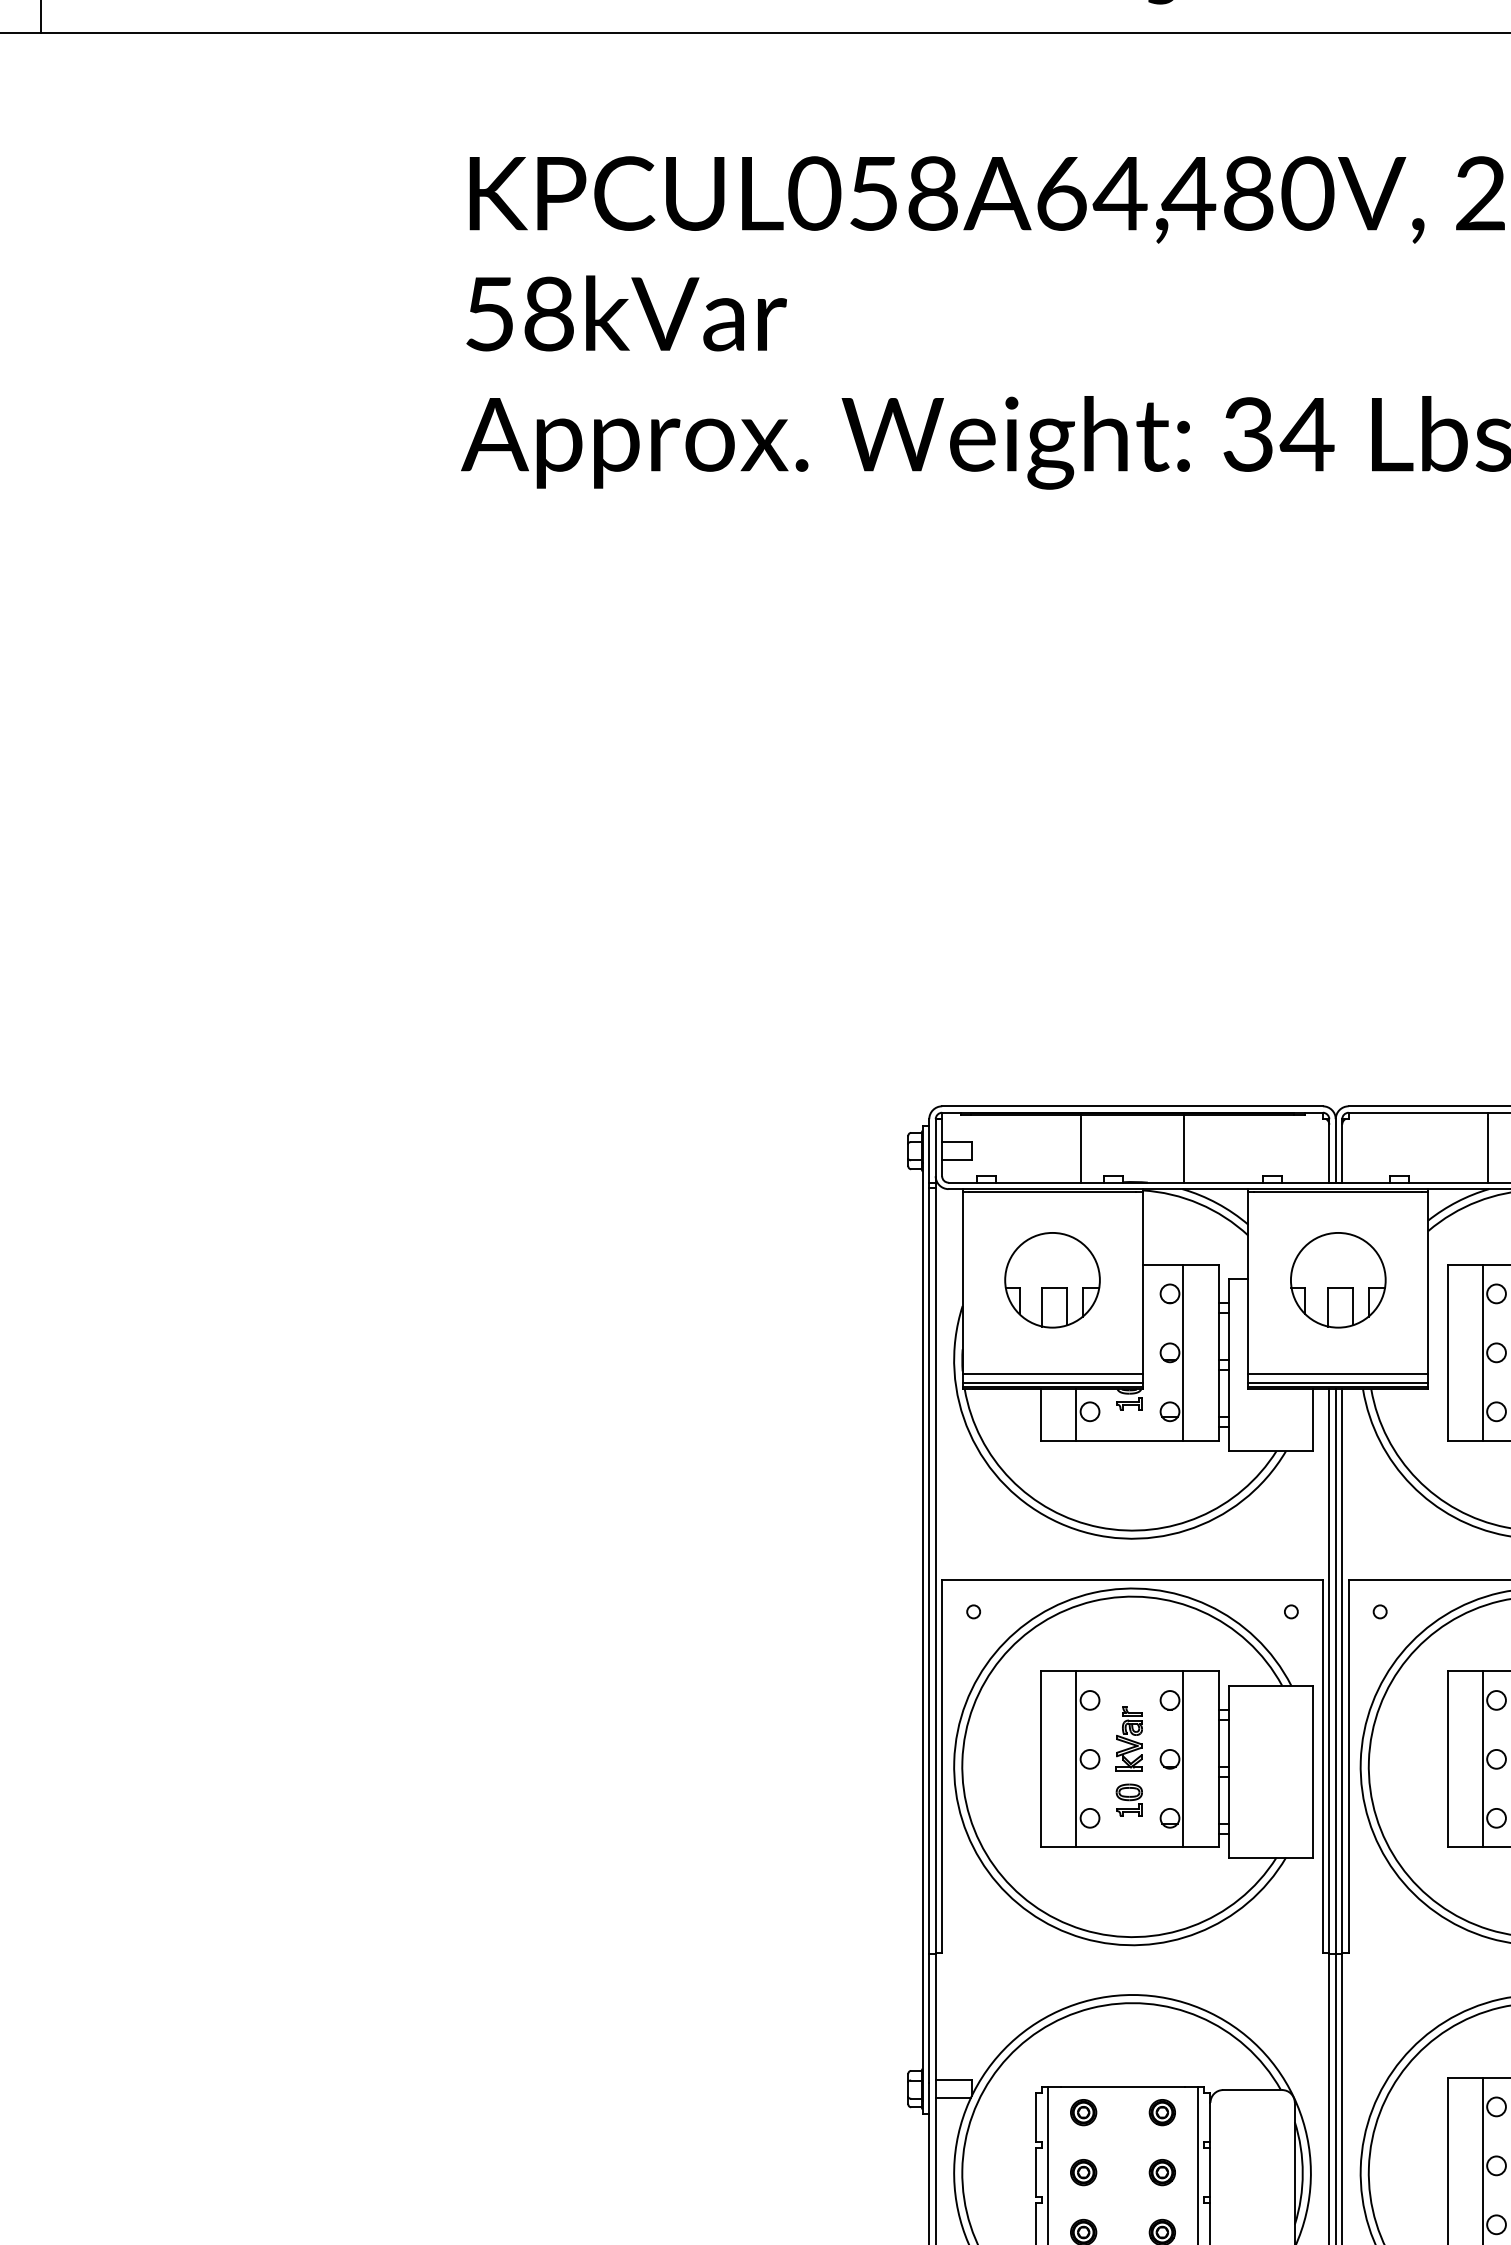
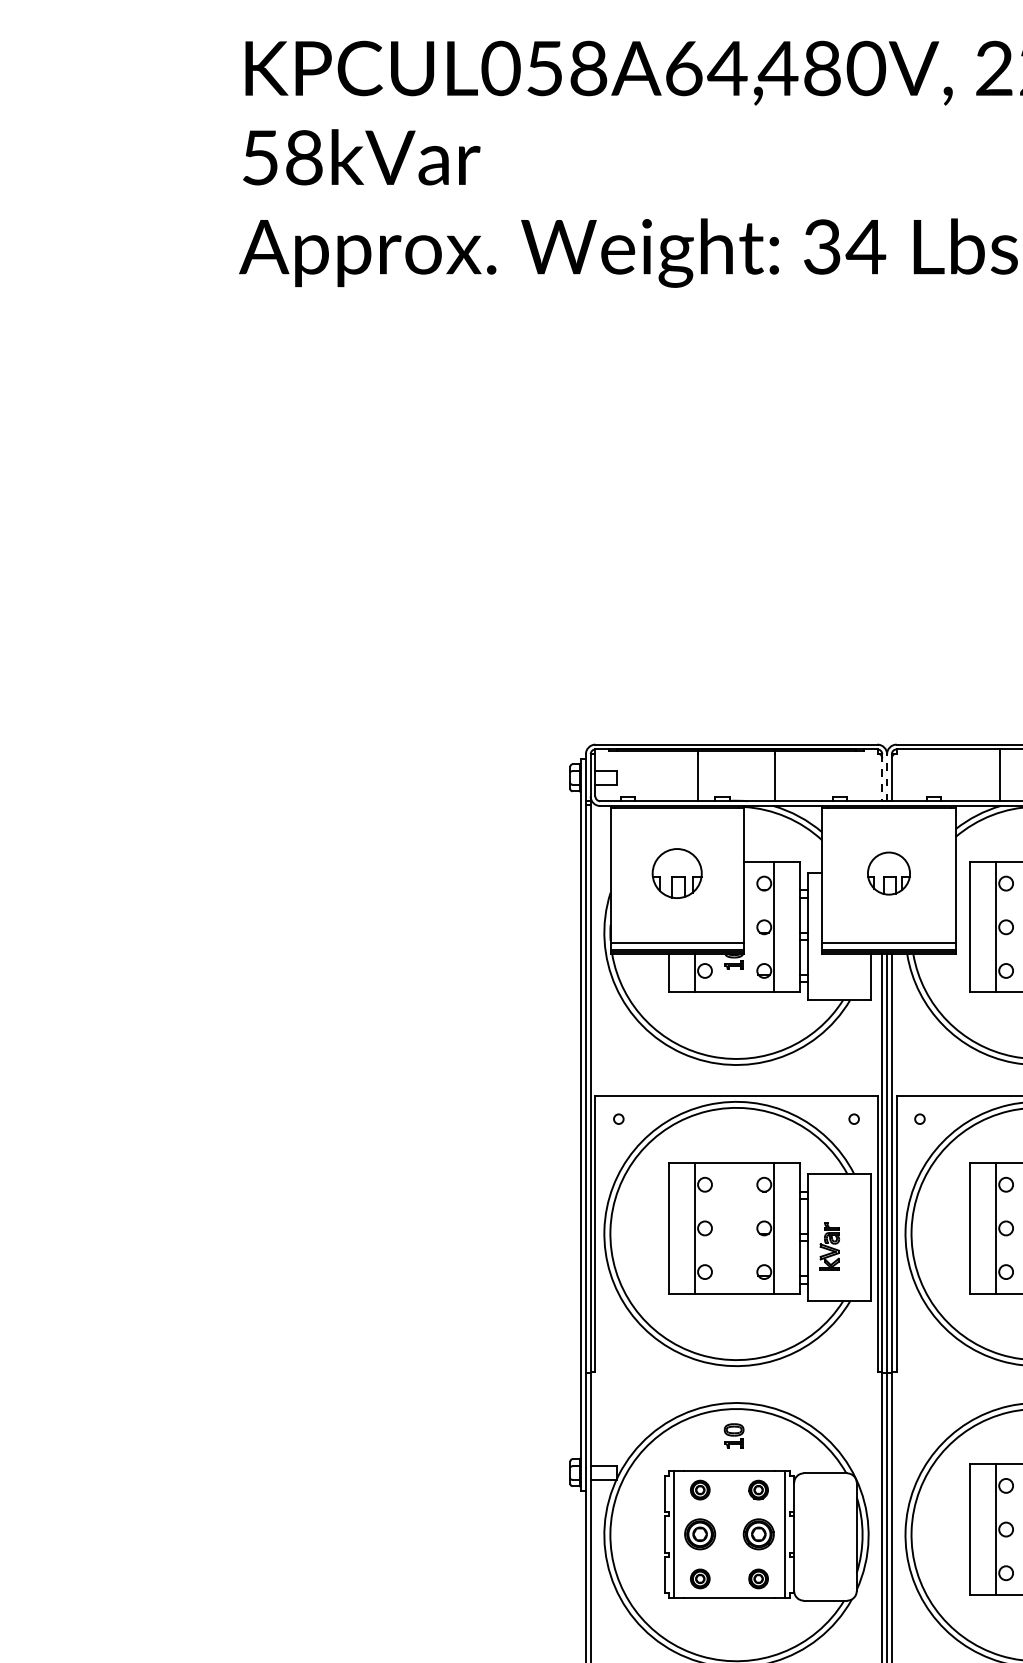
line: (1329, 1150) -> (882, 777), solid -> dashed
line: (1335, 1150) -> (886, 777), solid -> dashed
part: (1052, 1280) -> (677, 873), size x0.7
part: (1338, 1280) -> (889, 873), size x0.6
part: (1128, 1738) -> (829, 1246), moved
part: (1128, 1799) -> (733, 1435), moved
part: (1083, 2172) -> (700, 1534), size x1.6
part: (1161, 2172) -> (757, 1534), size x1.6

